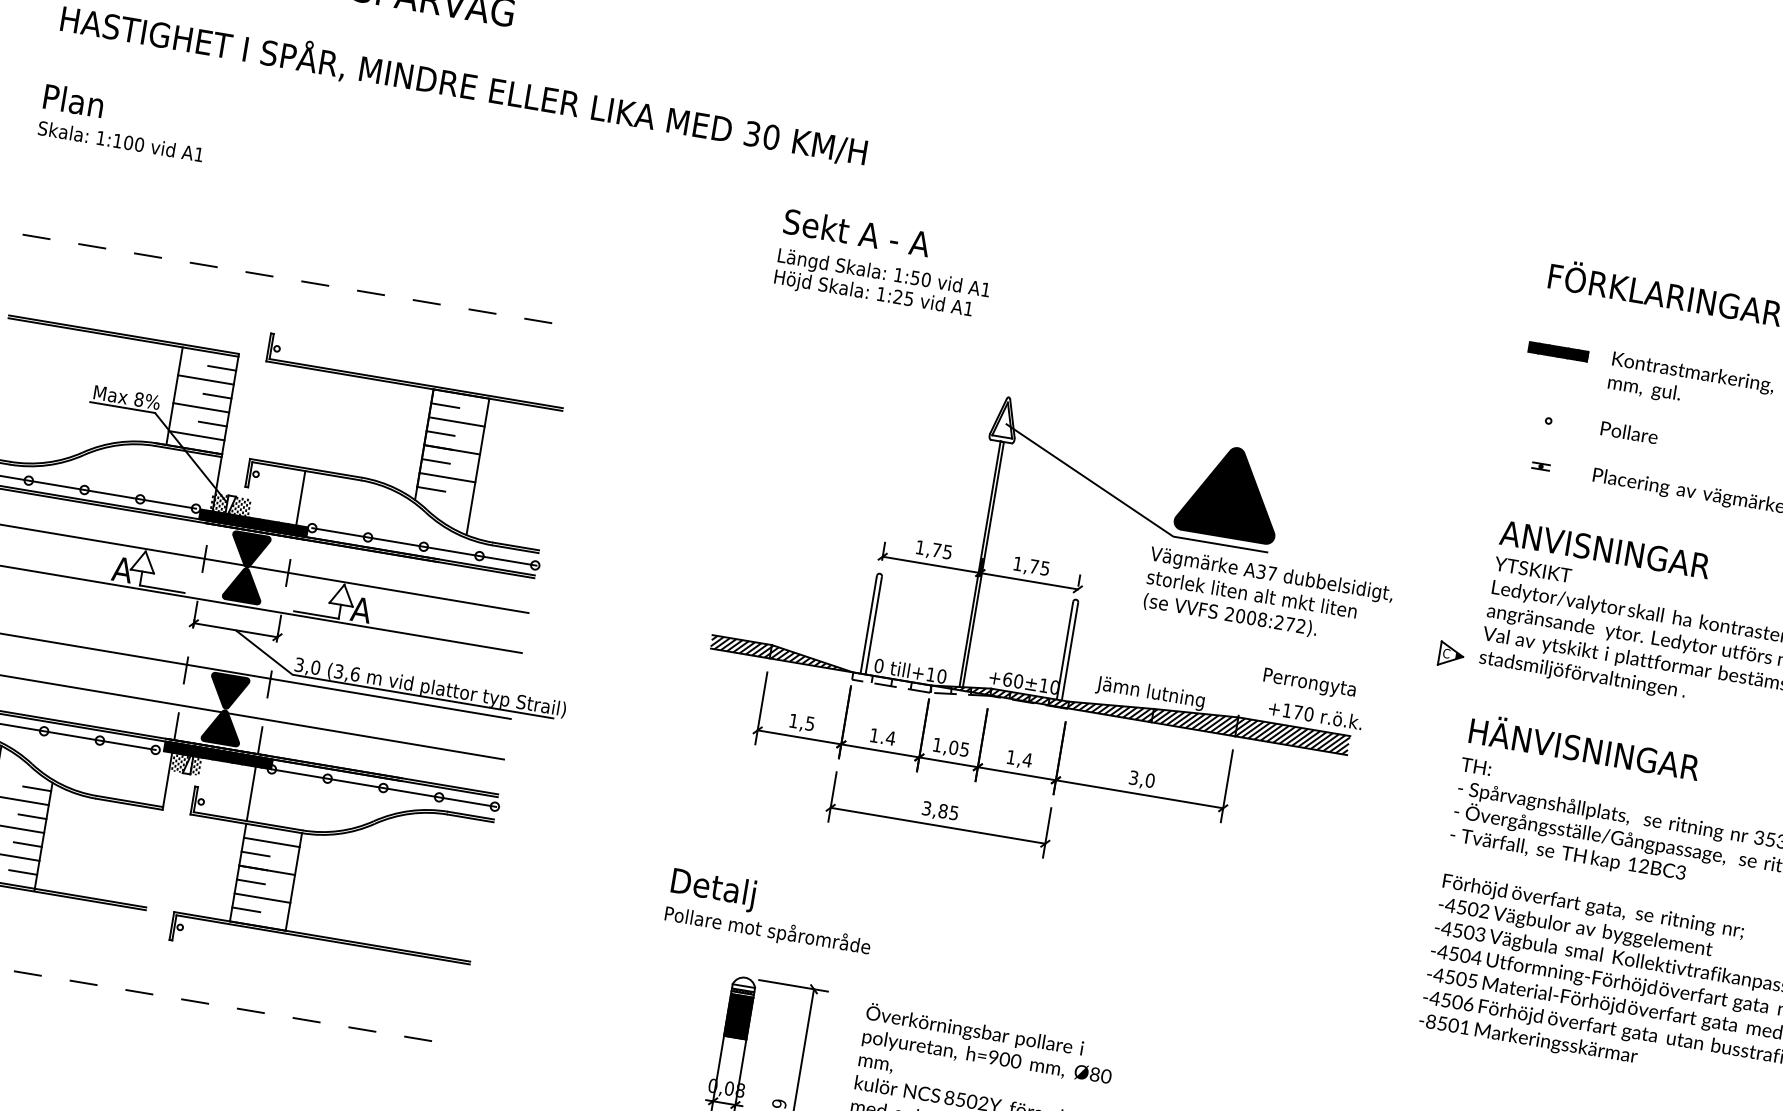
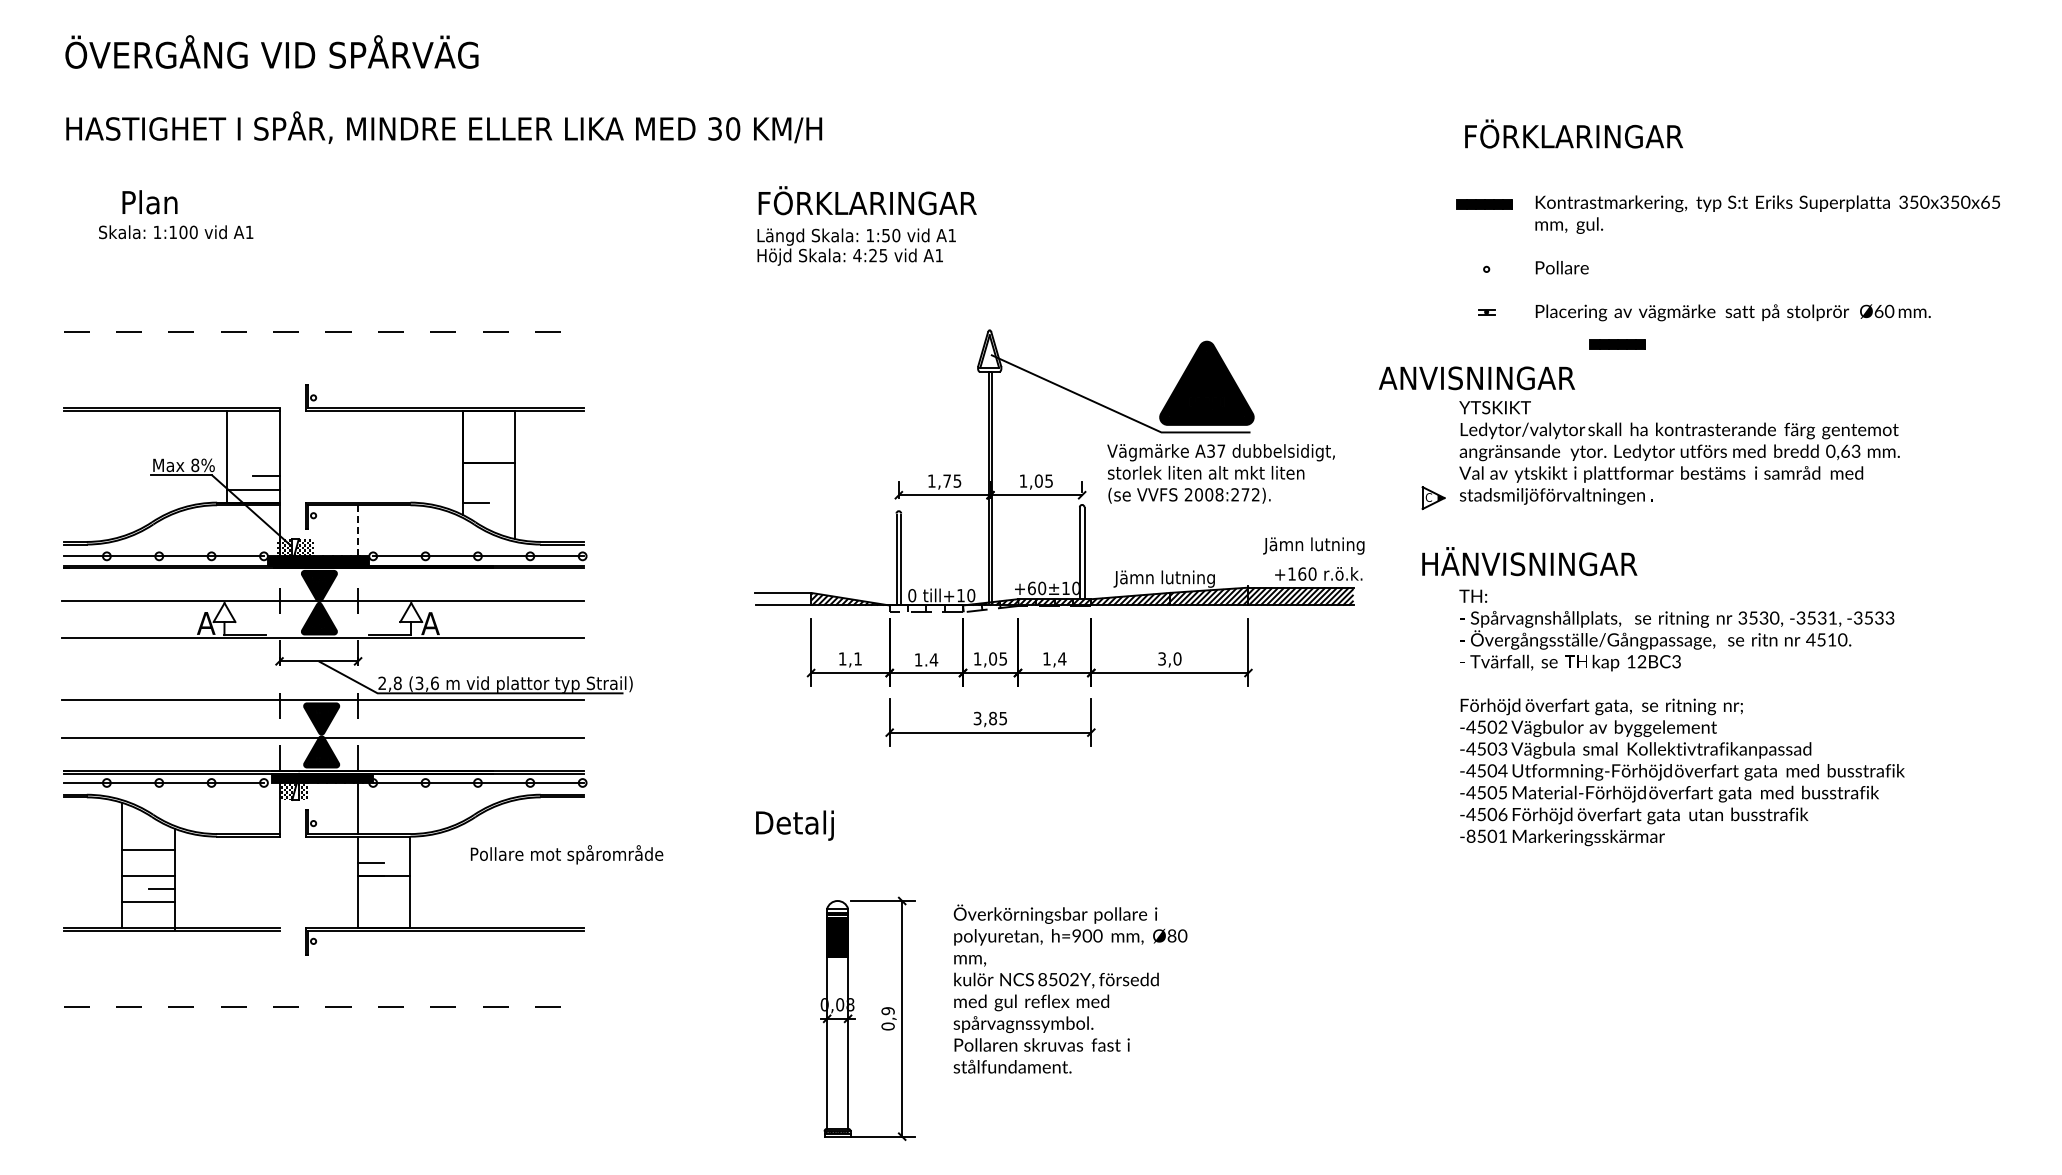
text: (73, 100) -> (149, 202), moved
text: (121, 141) -> (176, 232), moved
text: (900, 237) -> (866, 200), Sekt A - A -> FÖRKLARINGAR
text: (881, 294) -> (857, 255), 1:25 -> 4:25
line: (222, 368) -> (266, 424), removed
line: (206, 380) -> (253, 437), removed
line: (217, 396) -> (266, 450), removed
line: (444, 406) -> (475, 424), removed
line: (201, 407) -> (253, 463), removed
line: (456, 422) -> (488, 437), removed
line: (440, 433) -> (475, 450), removed
line: (435, 461) -> (475, 476), removed
line: (446, 477) -> (488, 489), removed
line: (301, 498) -> (358, 530), solid -> dashed
part: (1674, 524) -> (1617, 344), added
text: (1604, 549) -> (1476, 378), moved
text: (1034, 565) -> (1038, 480), 1,75 -> 1,05
text: (1267, 597) -> (1220, 473), moved
hatch: (741, 646) -> (783, 598), removed
text: (306, 666) -> (389, 683), 3,0 -> 2,8
text: (1315, 684) -> (1313, 545), Perrongyta -> Jämn lutning
text: (1298, 711) -> (1302, 573), +170 -> +160
text: (809, 723) -> (857, 658), 1,5 -> 1,1
text: (1584, 746) -> (1529, 561), moved
line: (37, 788) -> (161, 836), removed
line: (32, 816) -> (161, 862), removed
line: (272, 842) -> (384, 849), removed
line: (22, 872) -> (161, 915), removed
line: (251, 882) -> (371, 889), removed
line: (262, 898) -> (384, 902), removed
line: (246, 910) -> (371, 915), removed
text: (767, 930) -> (566, 854), moved

